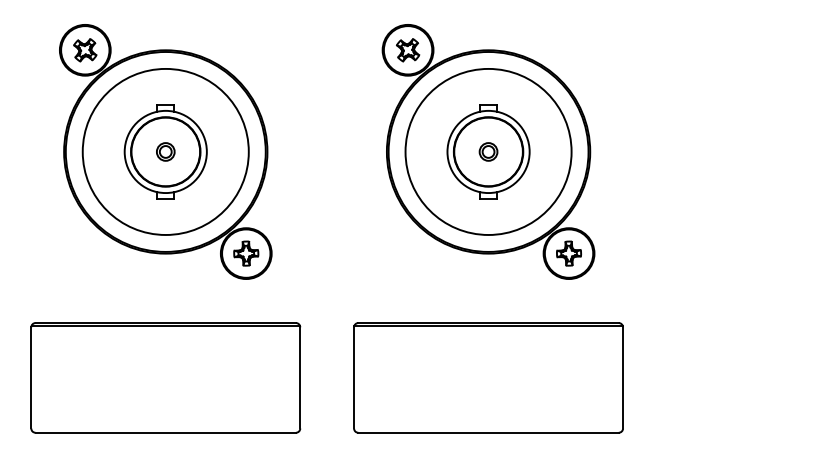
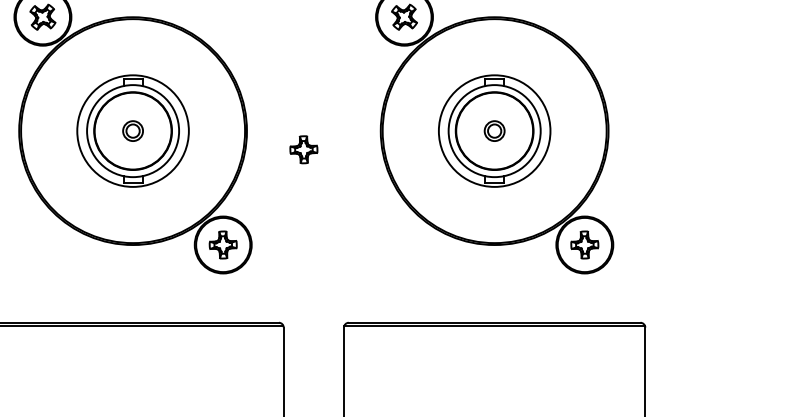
circle: (165, 151) -> (132, 130), size x0.6
circle: (488, 151) -> (494, 130), size x0.6
part: (318, 168) -> (304, 149), added

